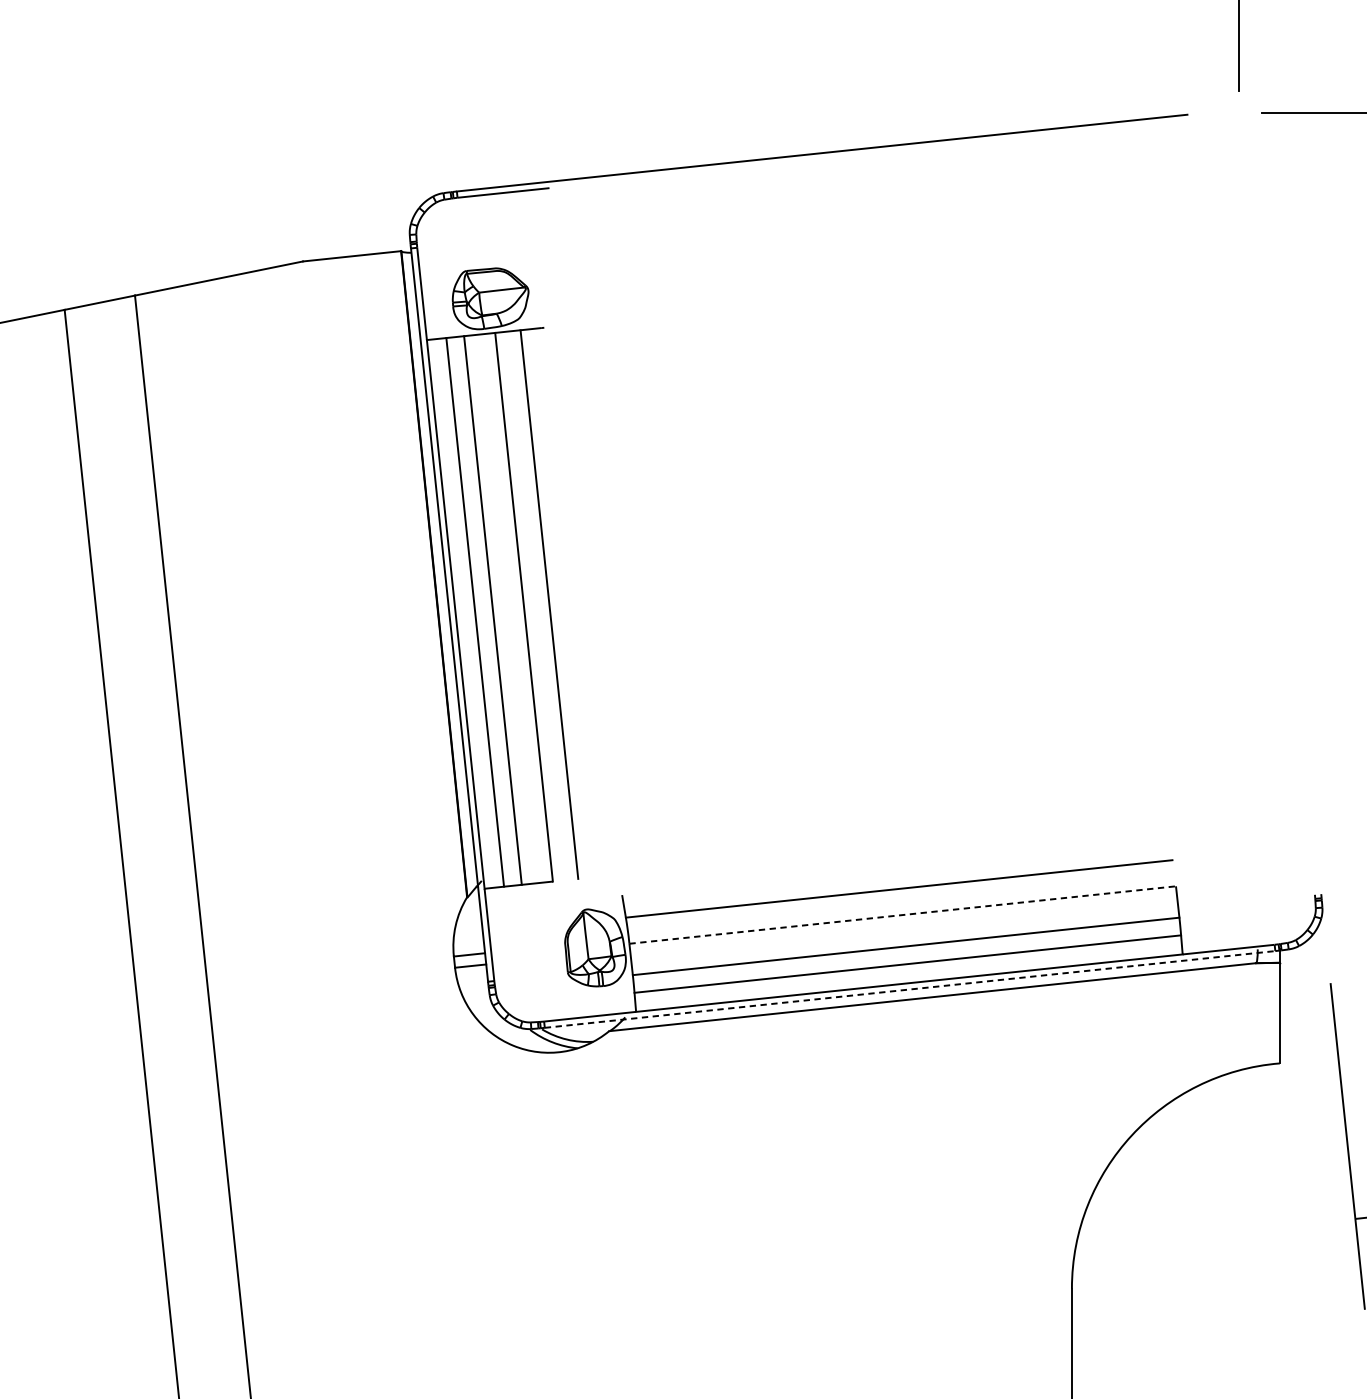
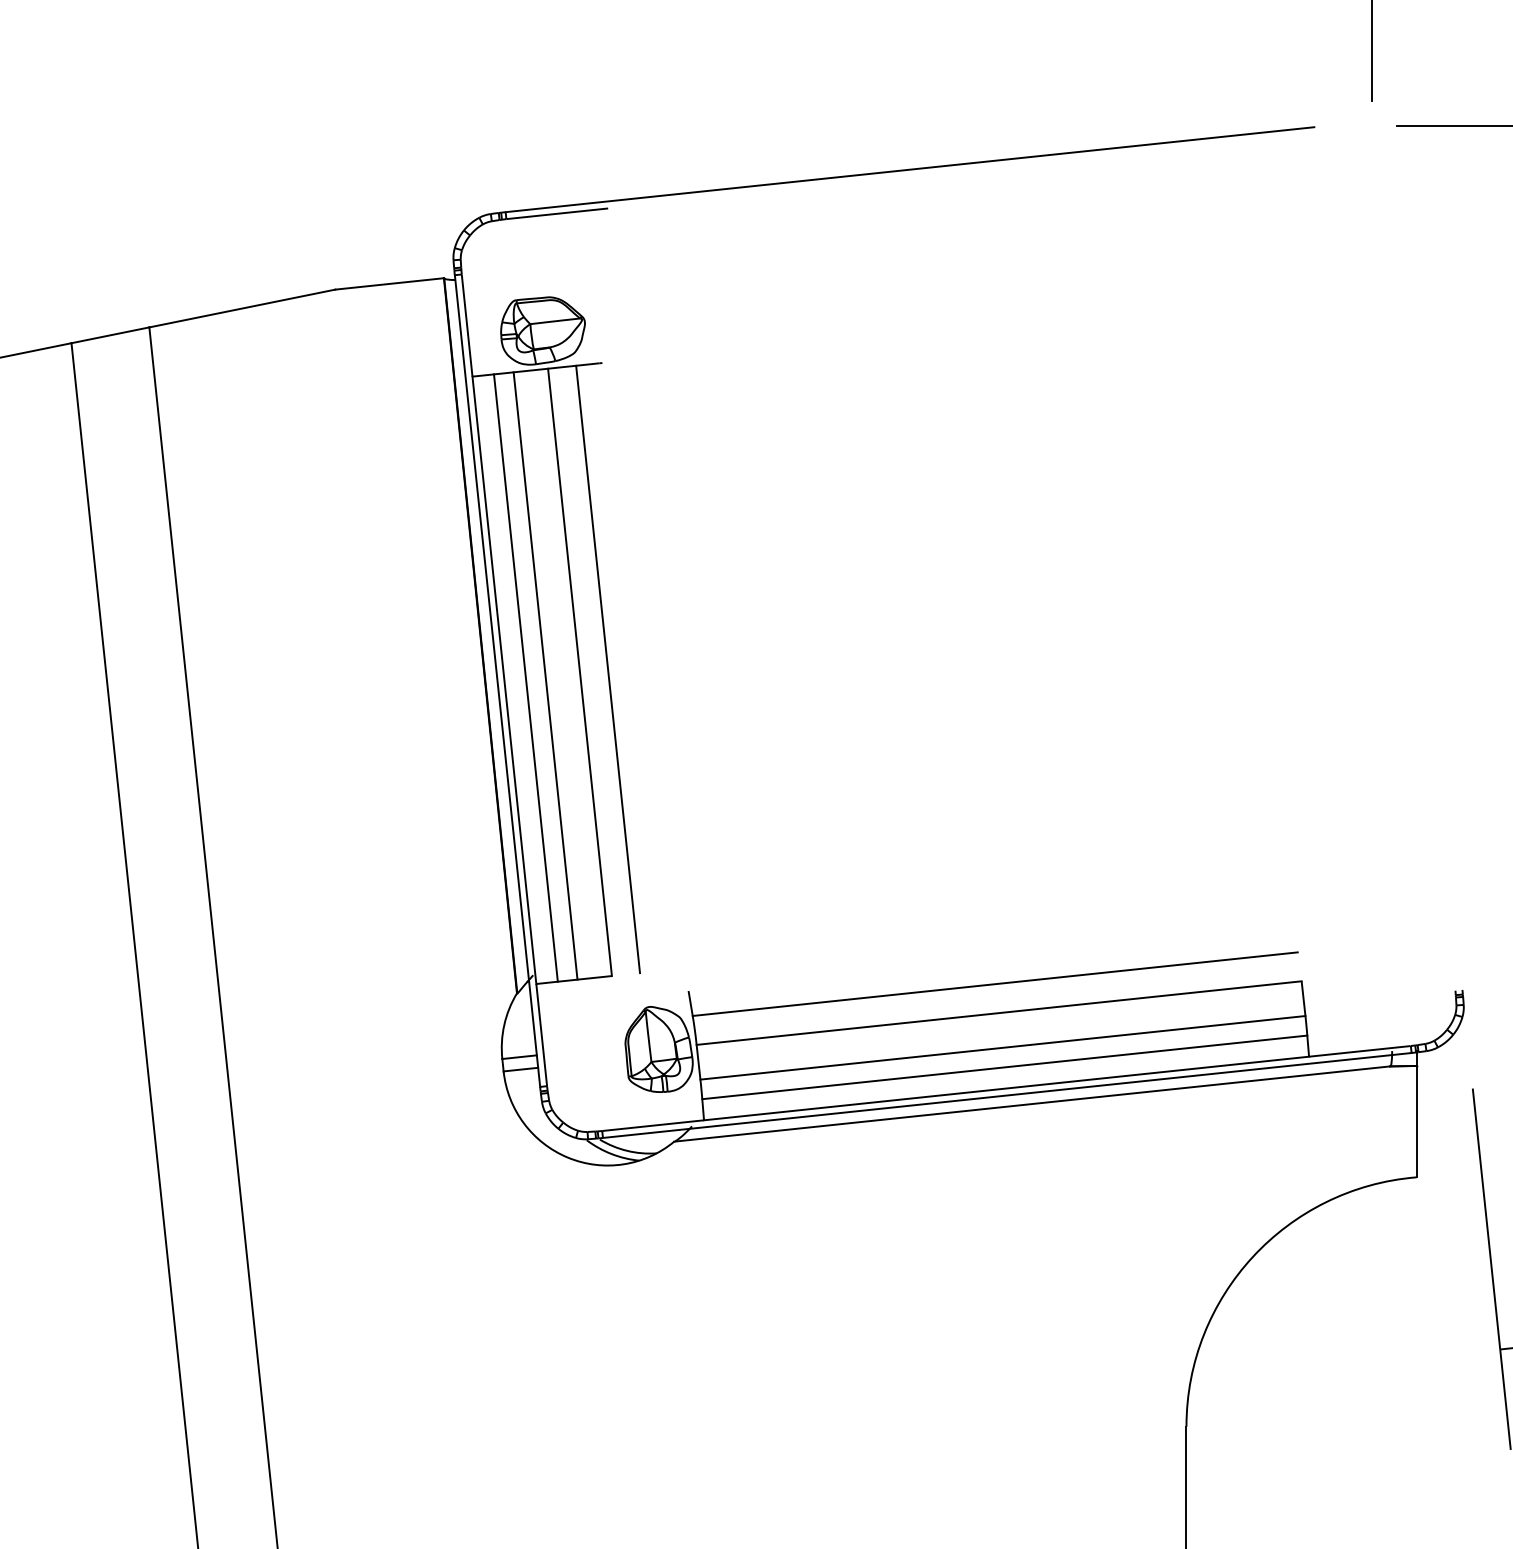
line: (903, 915) -> (999, 1013), dashed -> solid
line: (910, 989) -> (1007, 1095), dashed -> solid

